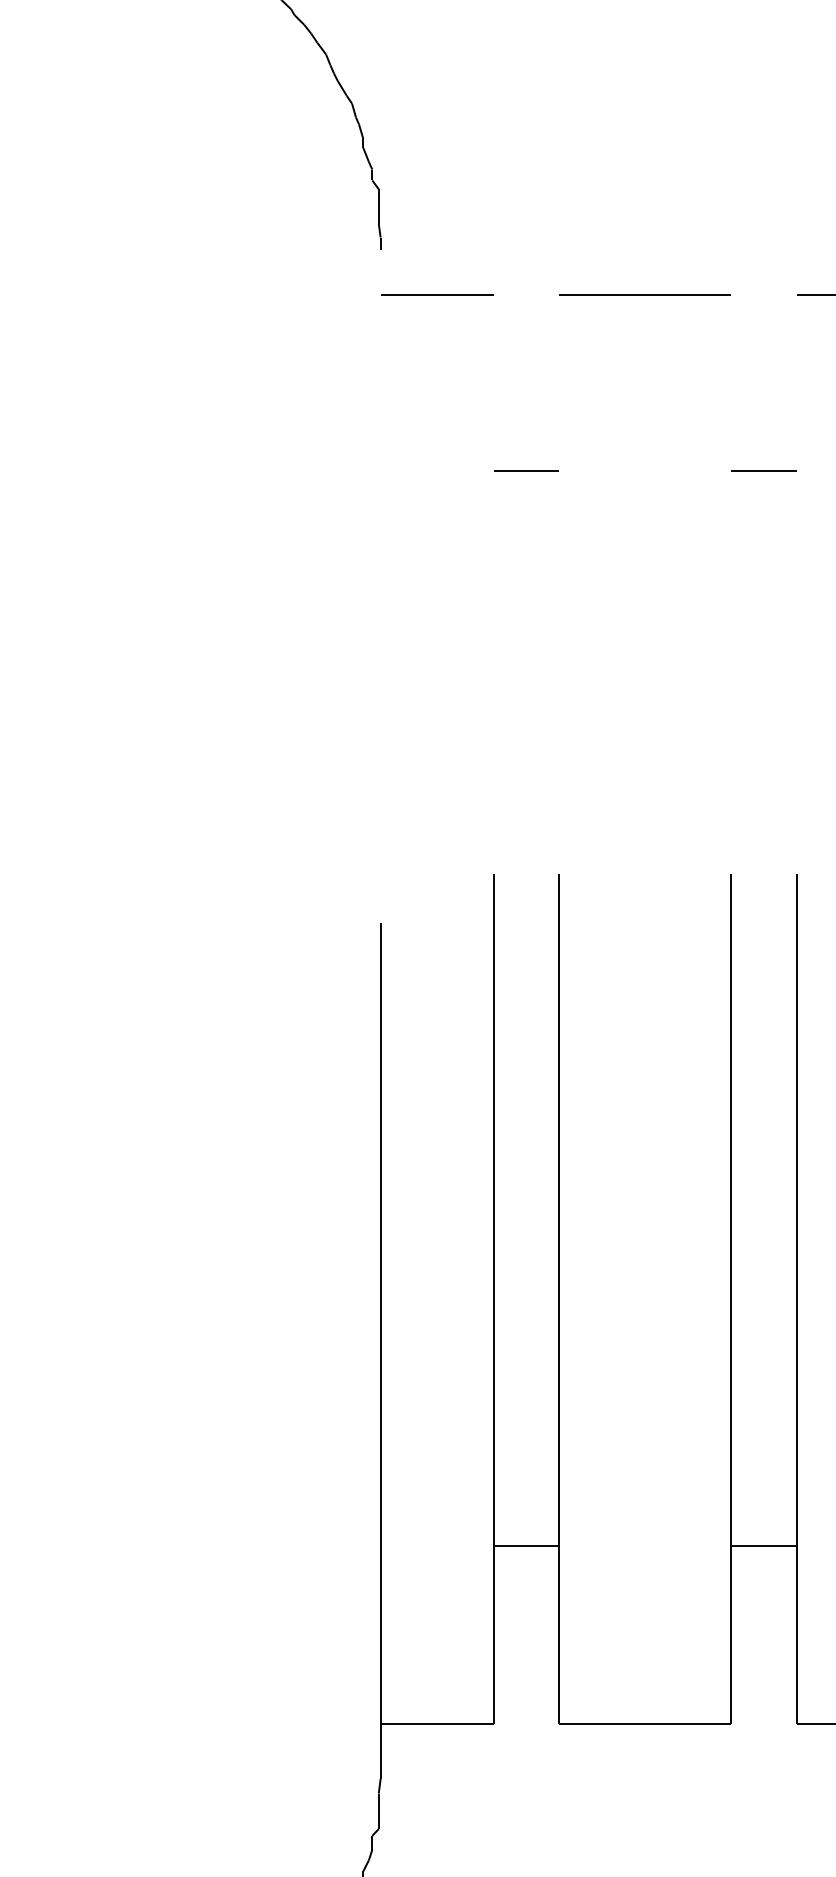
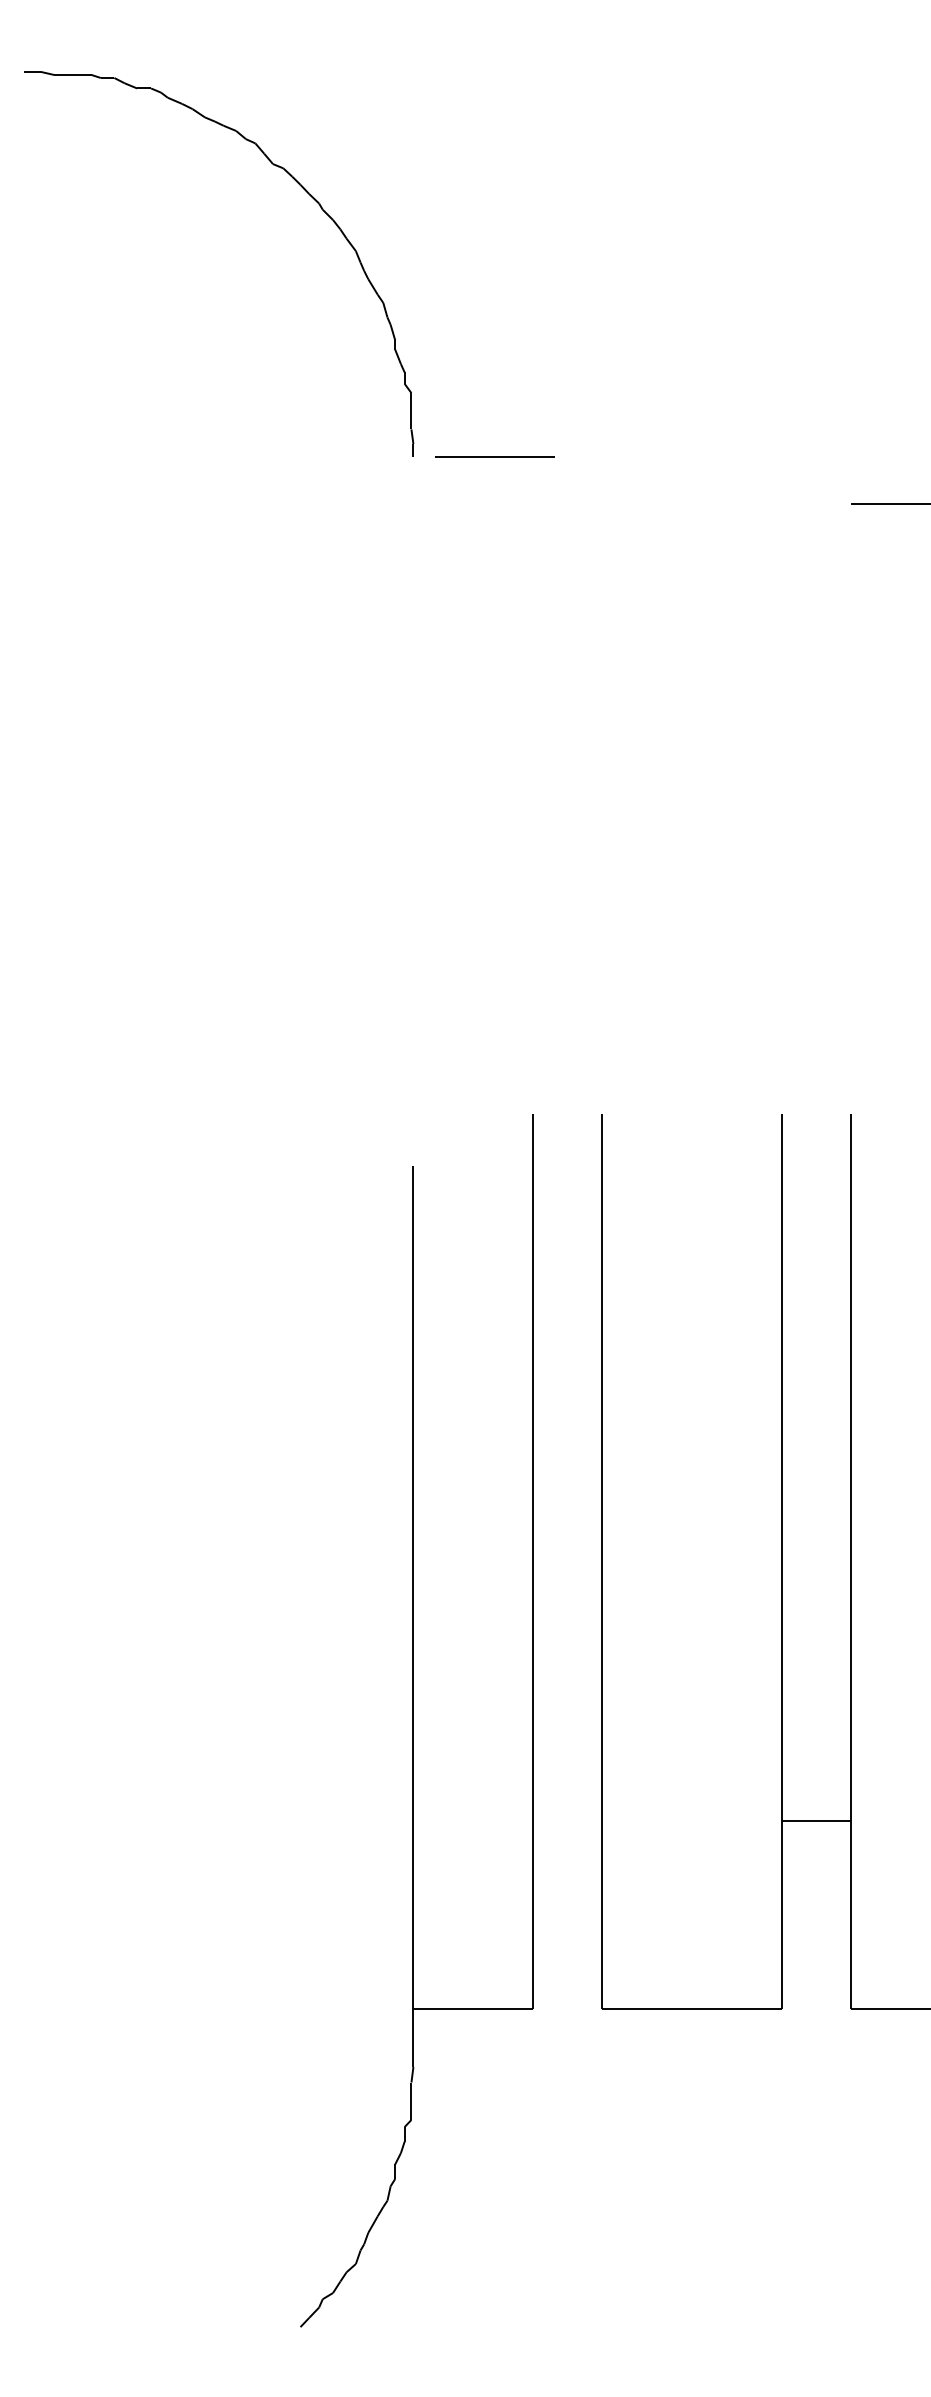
line: (436, 294) -> (494, 456), moved
line: (644, 295) -> (691, 504), removed
line: (526, 470) -> (567, 689), removed
line: (763, 470) -> (816, 689), removed
line: (526, 1545) -> (567, 1821), removed

